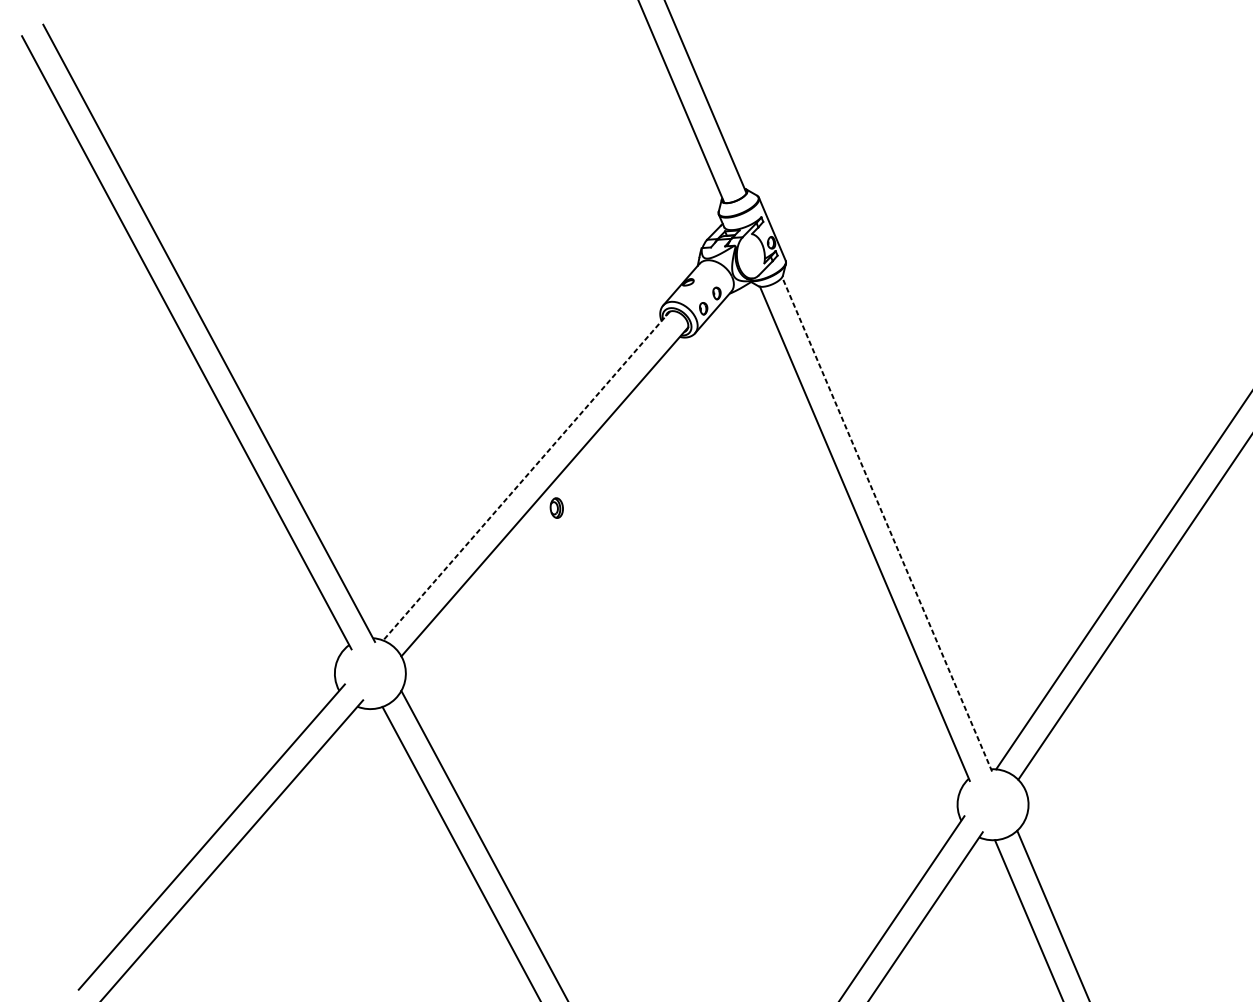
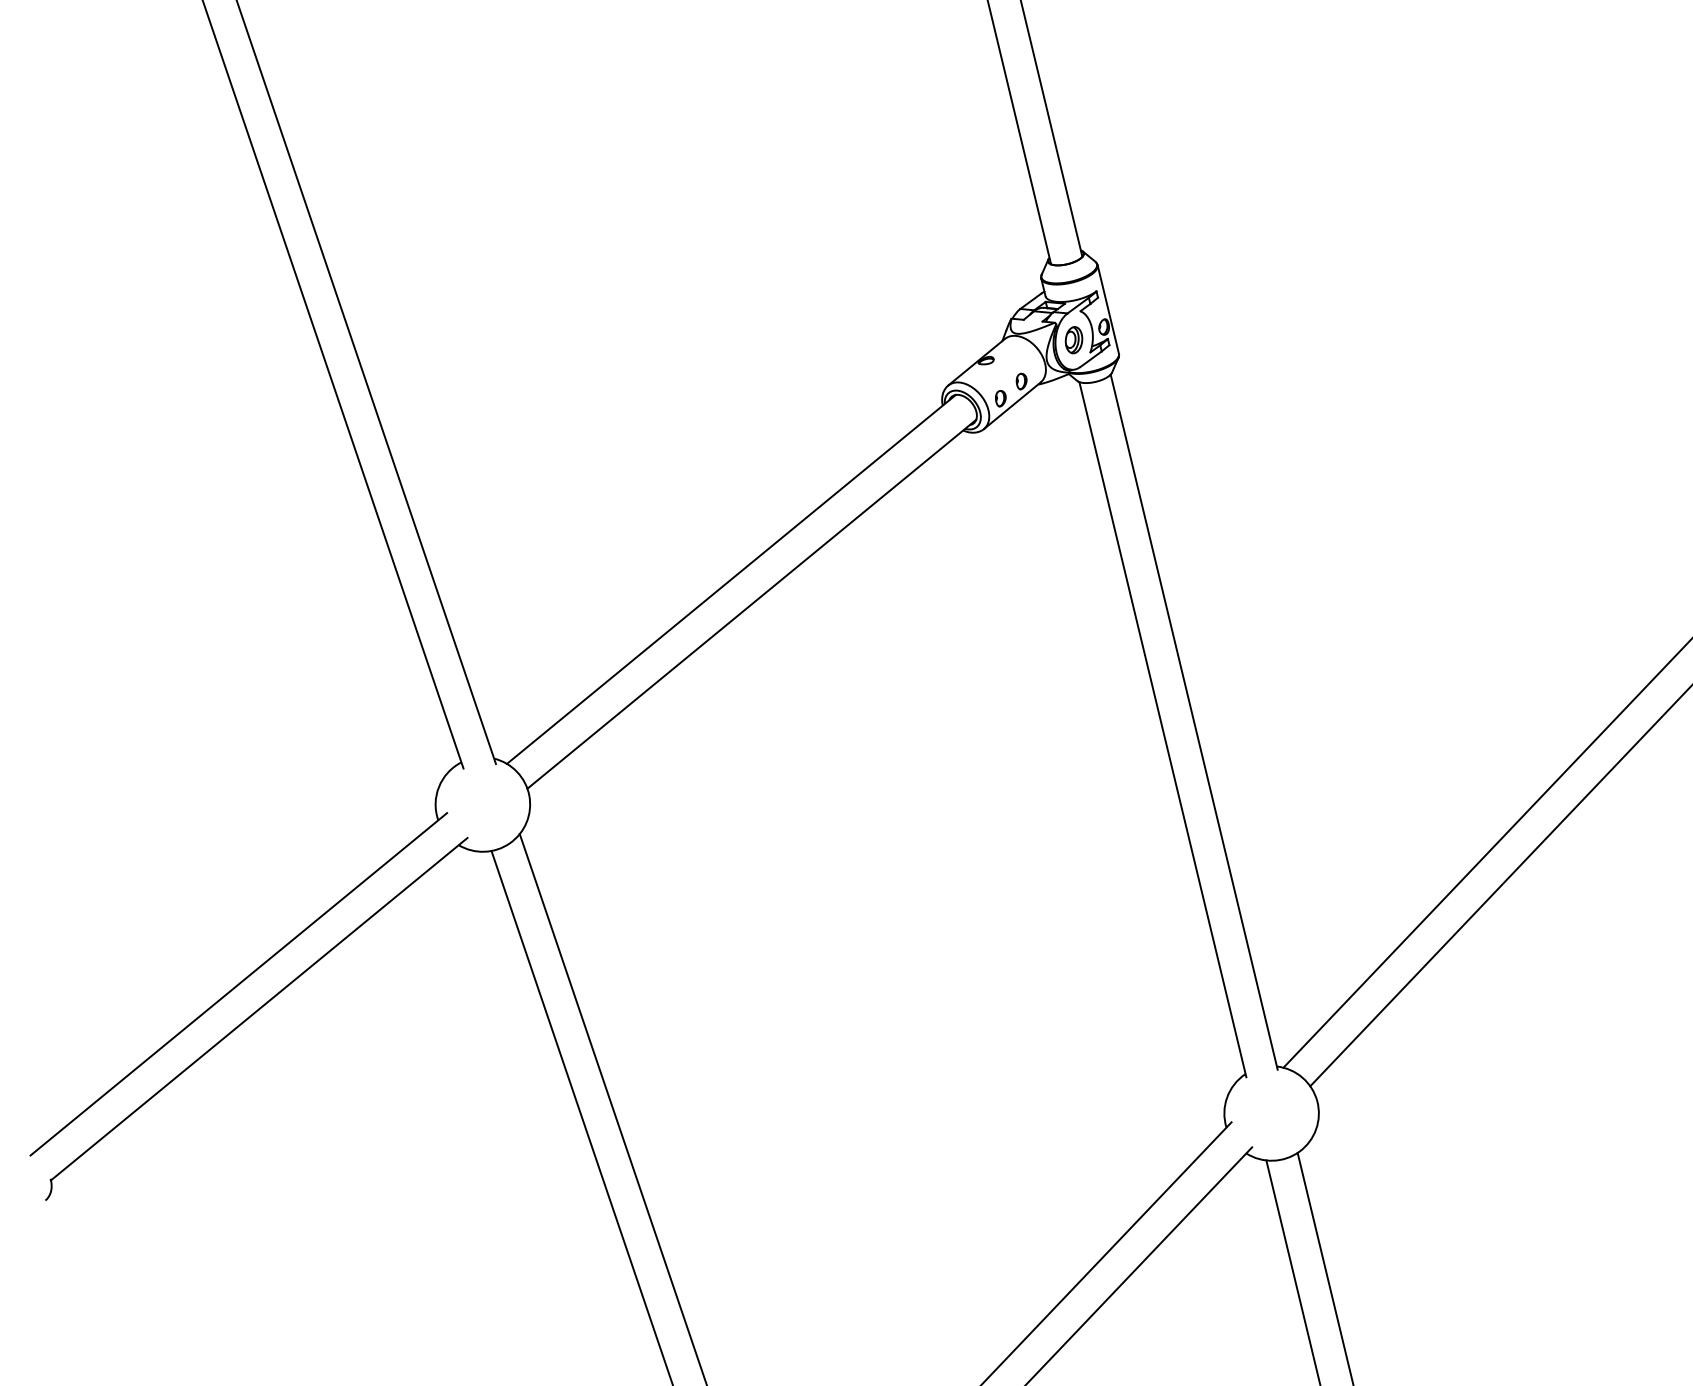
line: (526, 476) -> (731, 579), dashed -> solid
part: (556, 508) -> (1073, 340), moved
line: (887, 523) -> (1194, 721), dashed -> solid

